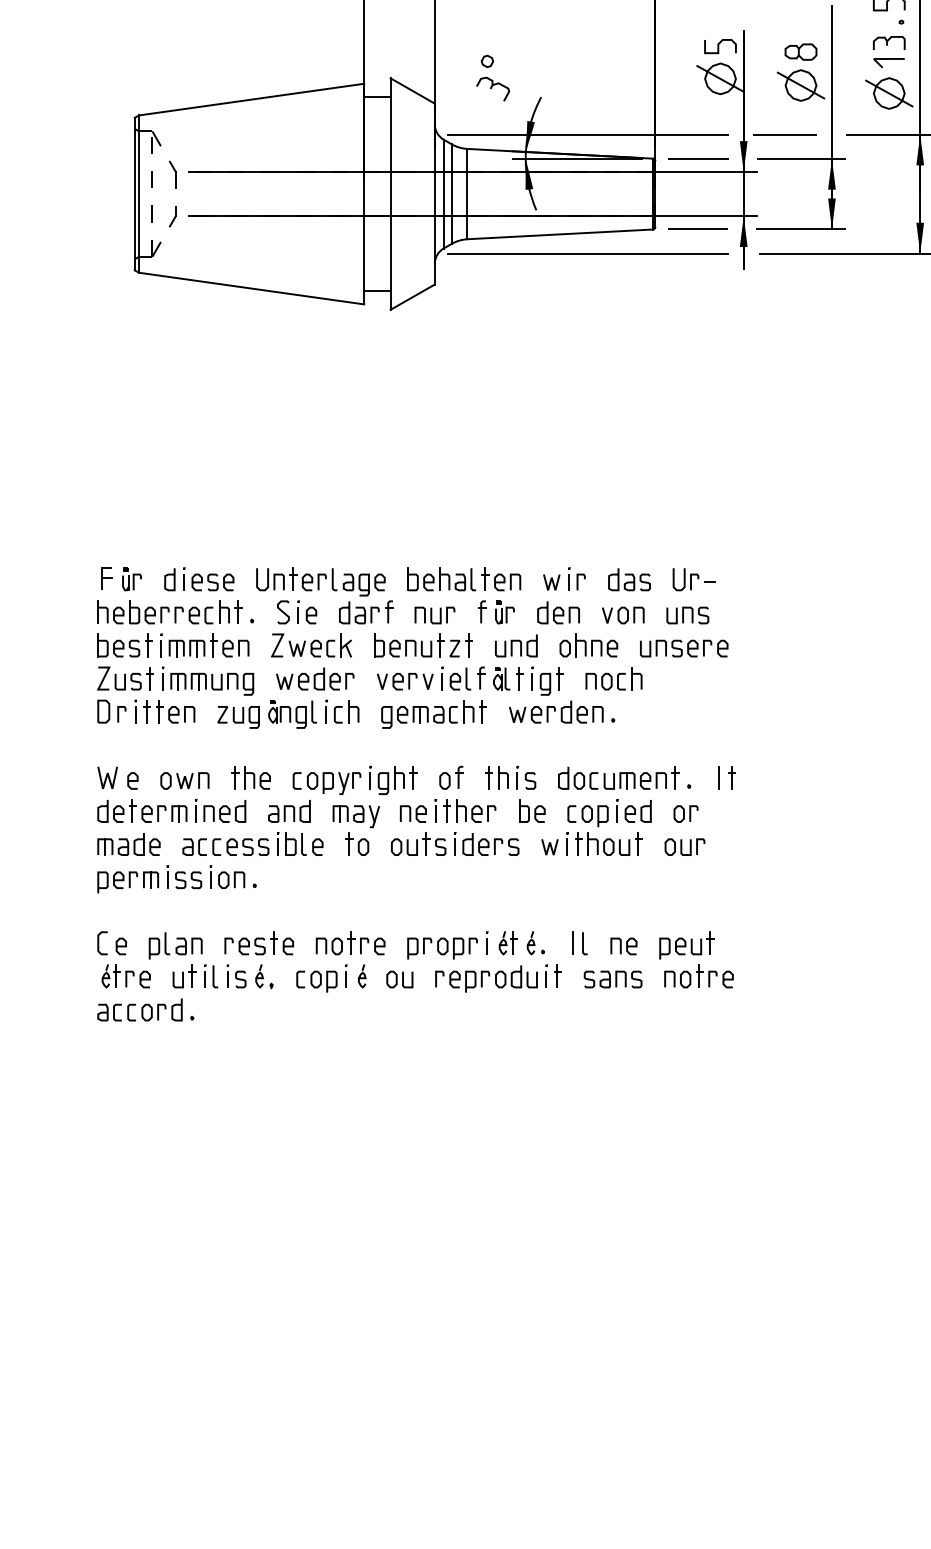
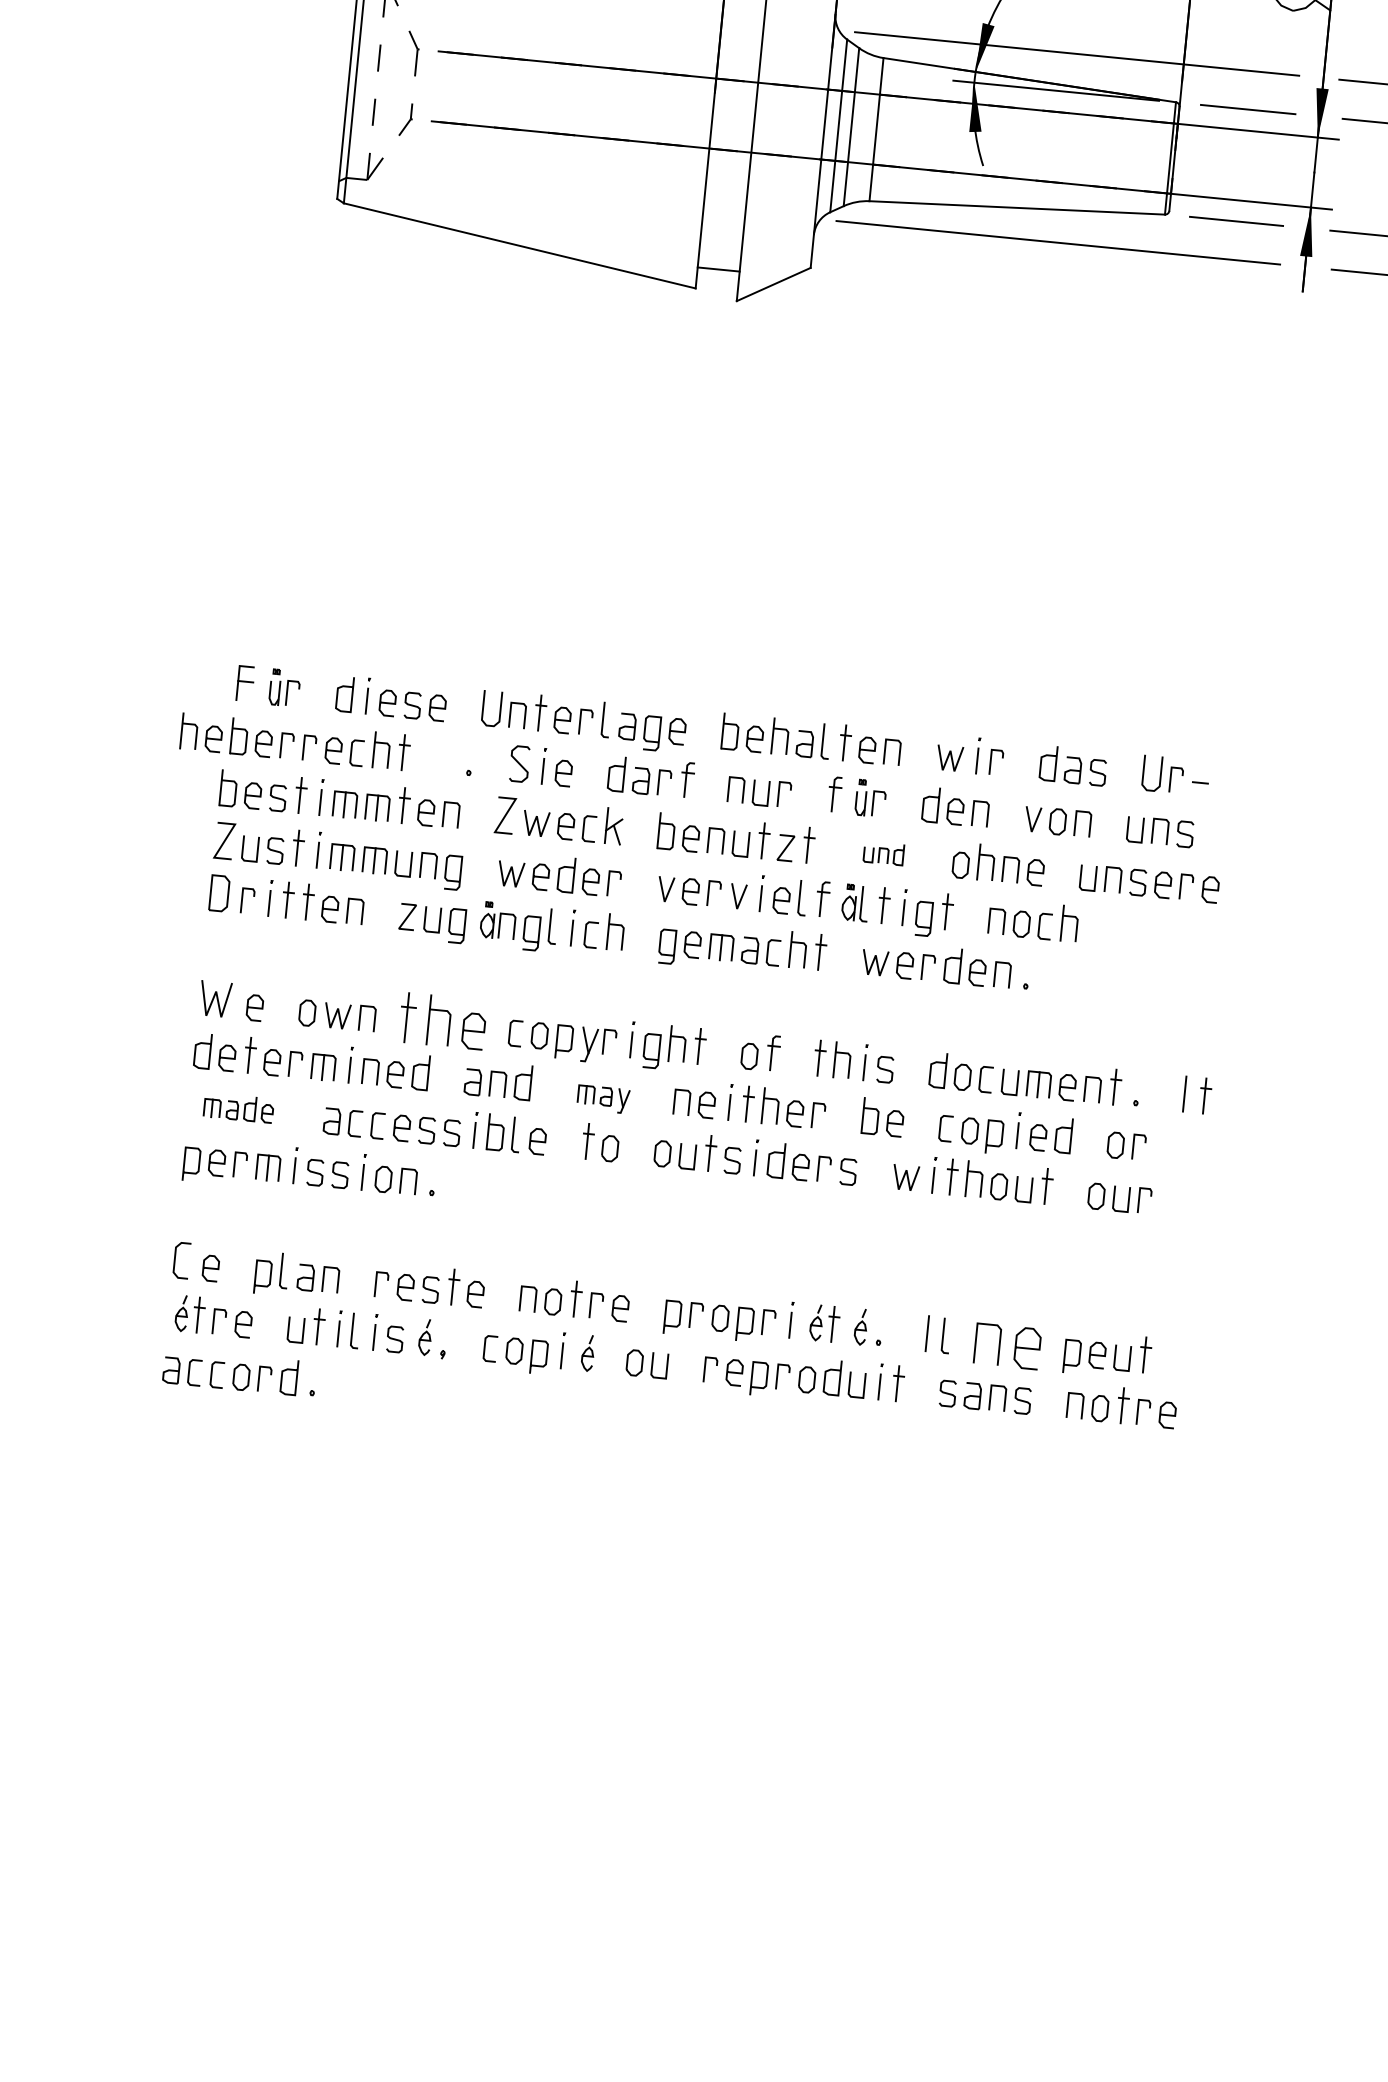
part: (169, 612) -> (294, 742), moved
part: (516, 645) -> (884, 852), size x0.6
part: (250, 777) -> (441, 1020), size x1.4
part: (355, 816) -> (602, 1098), size x0.7
part: (128, 844) -> (238, 1107), size x0.7
part: (623, 946) -> (1006, 1346), size x1.6

